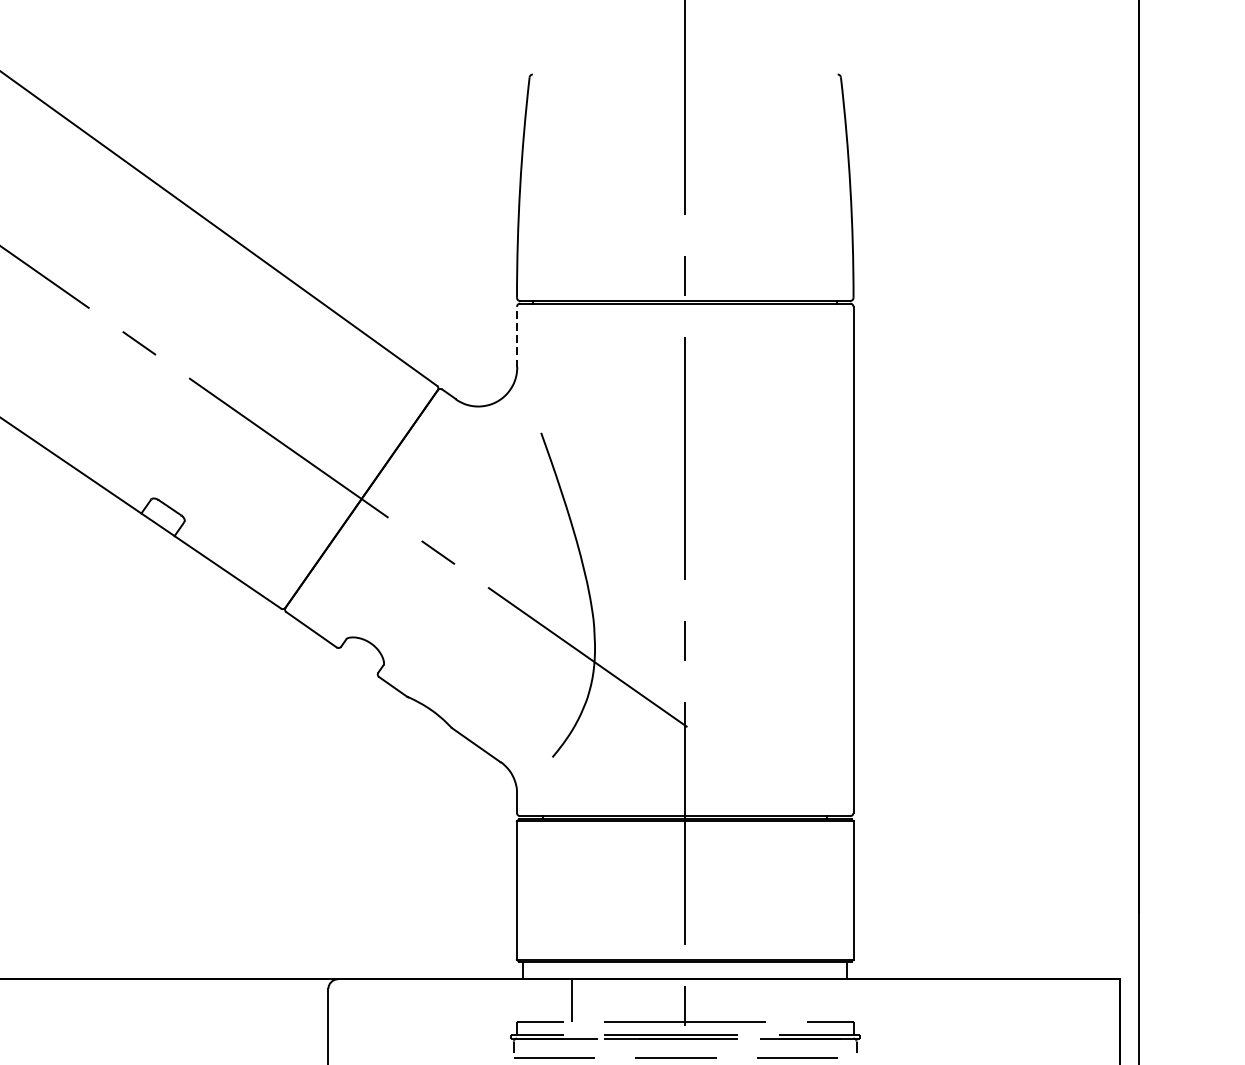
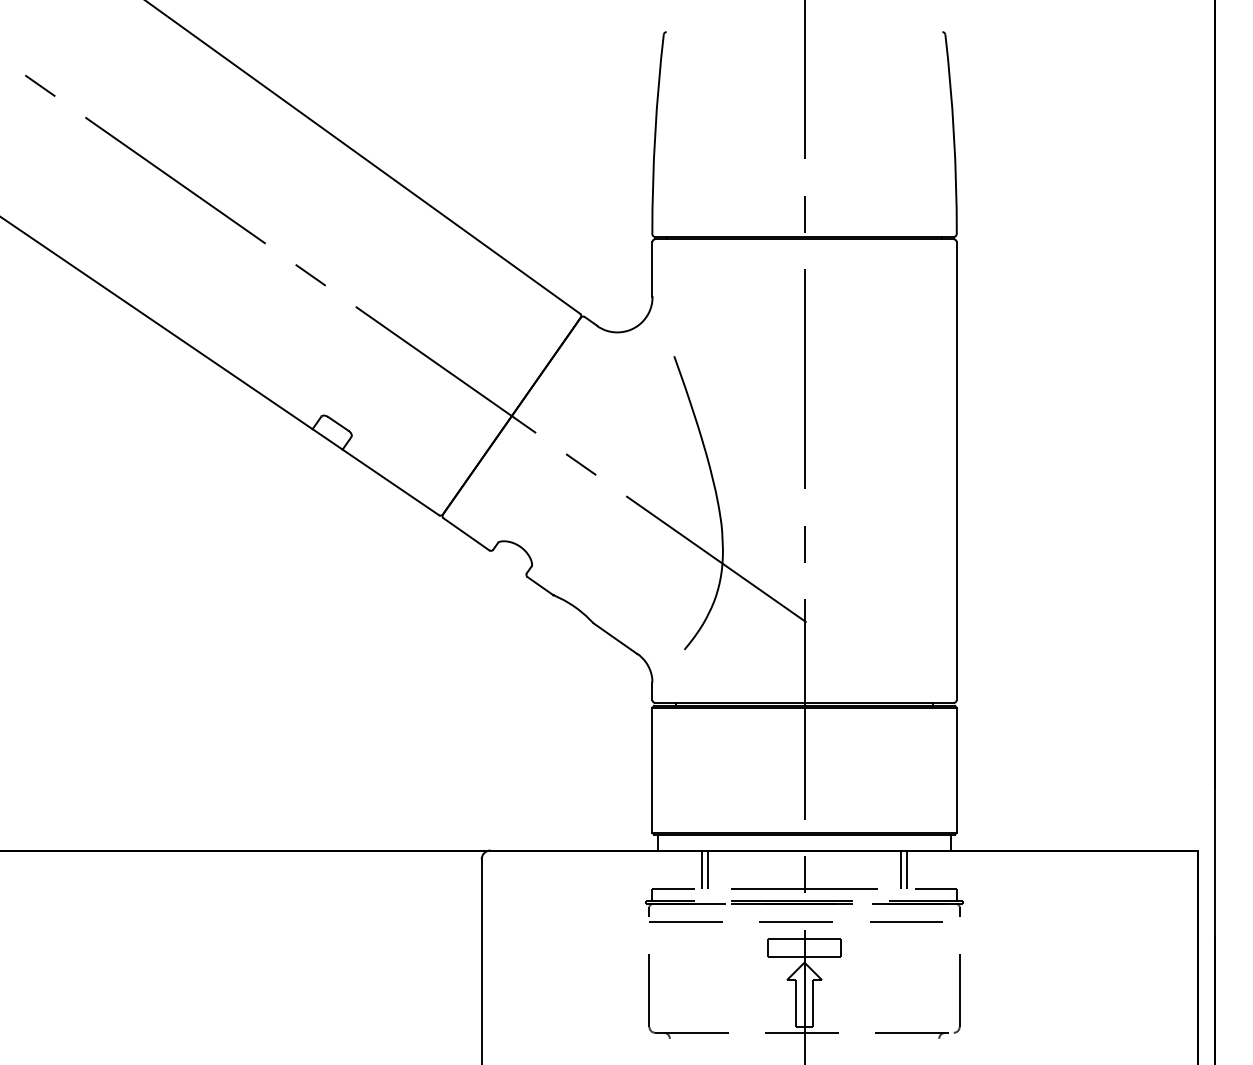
line: (517, 336) -> (652, 269), dashed -> solid
line: (579, 1000) -> (708, 869), added
line: (792, 1000) -> (901, 869), added
line: (797, 1000) -> (906, 869), added

